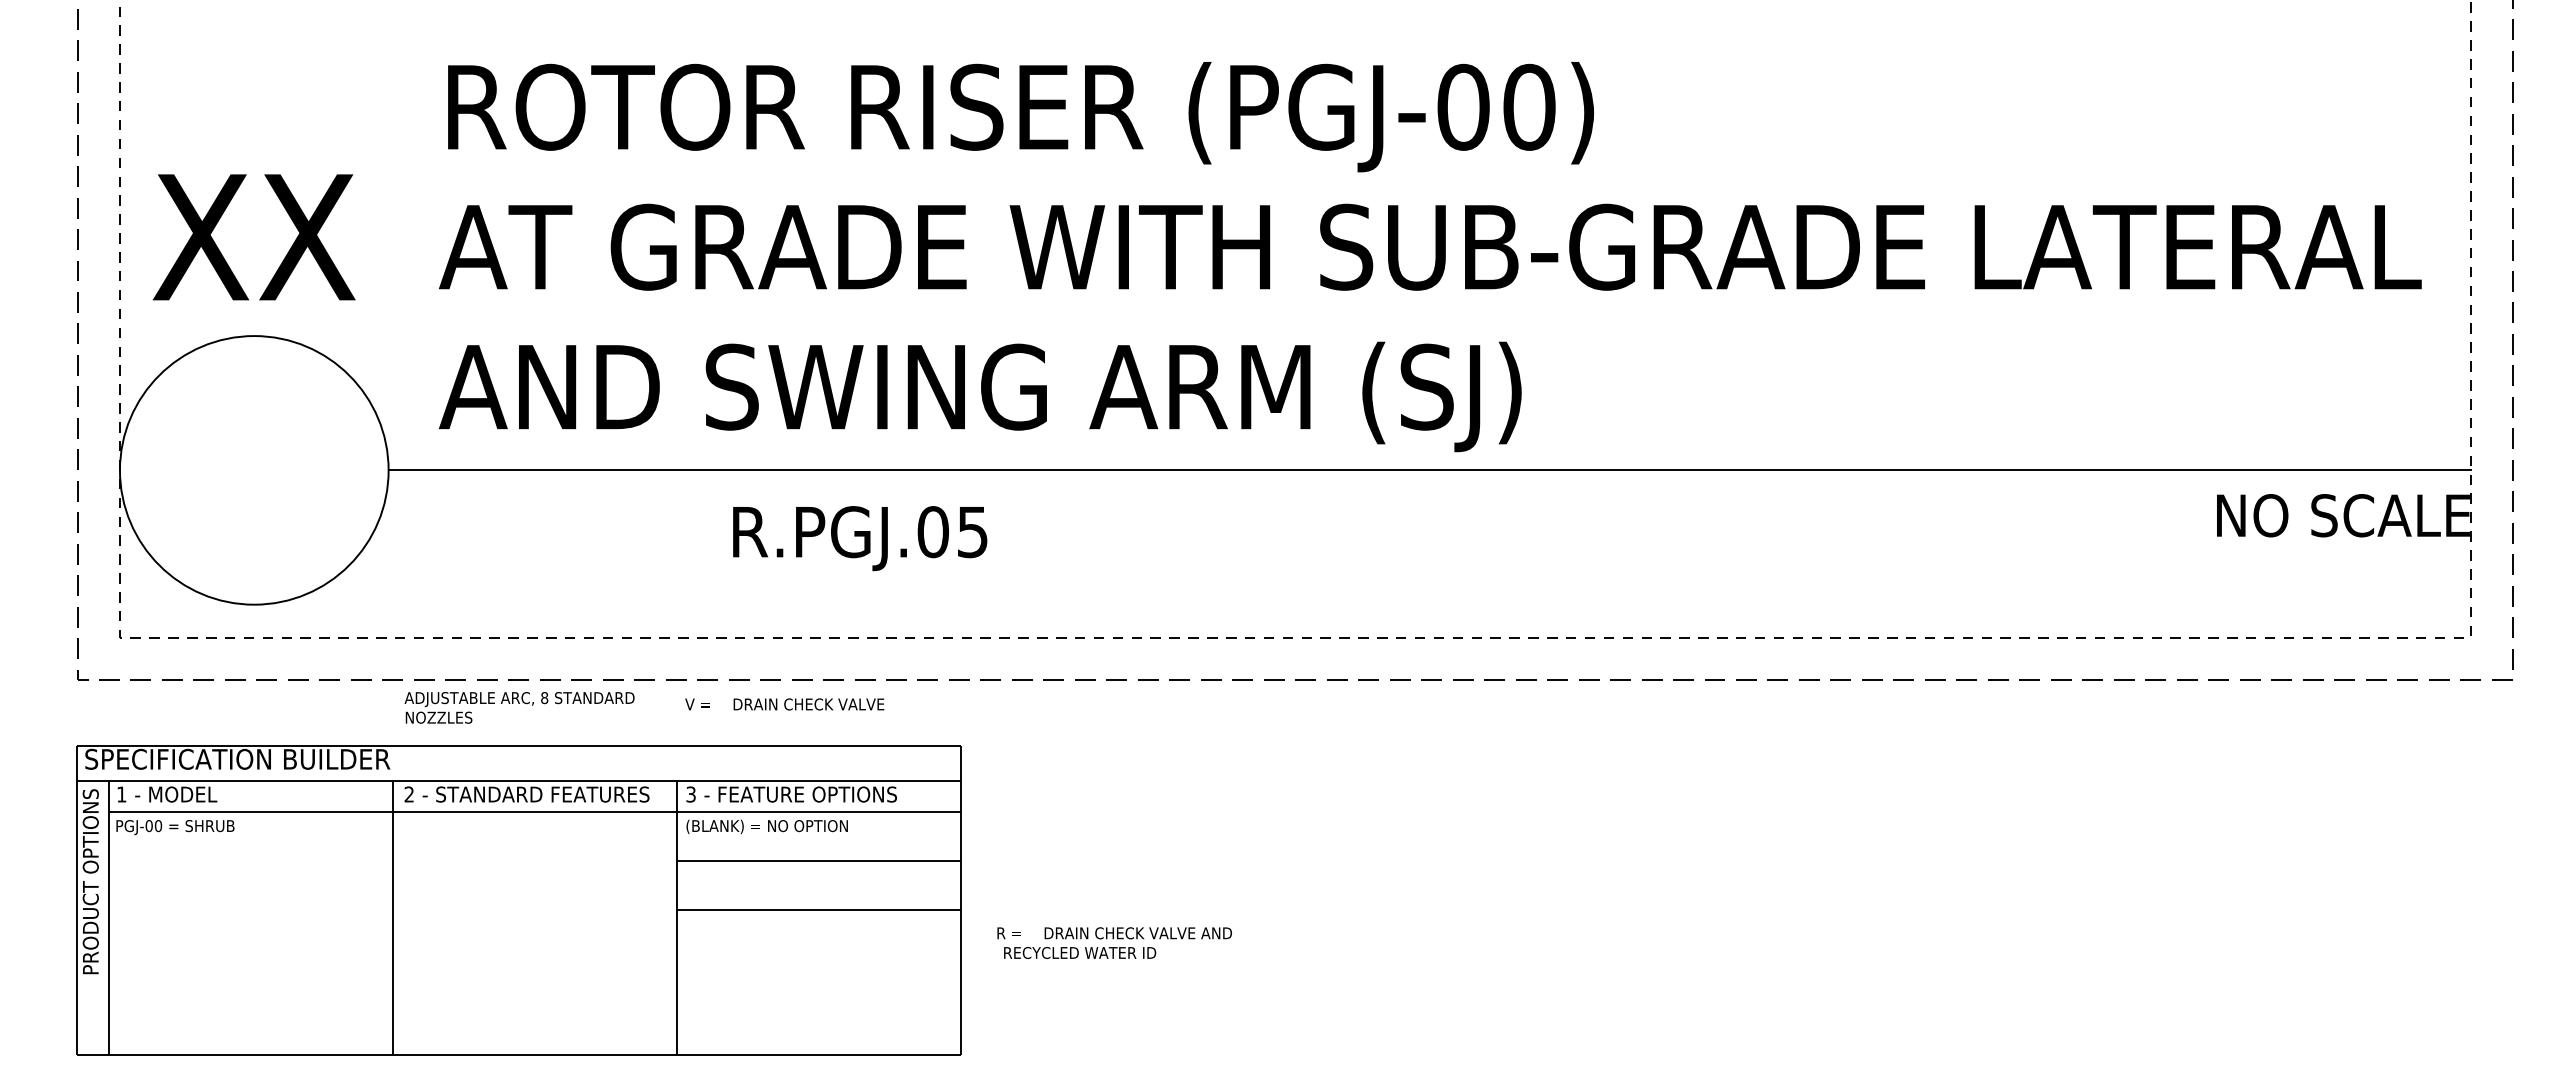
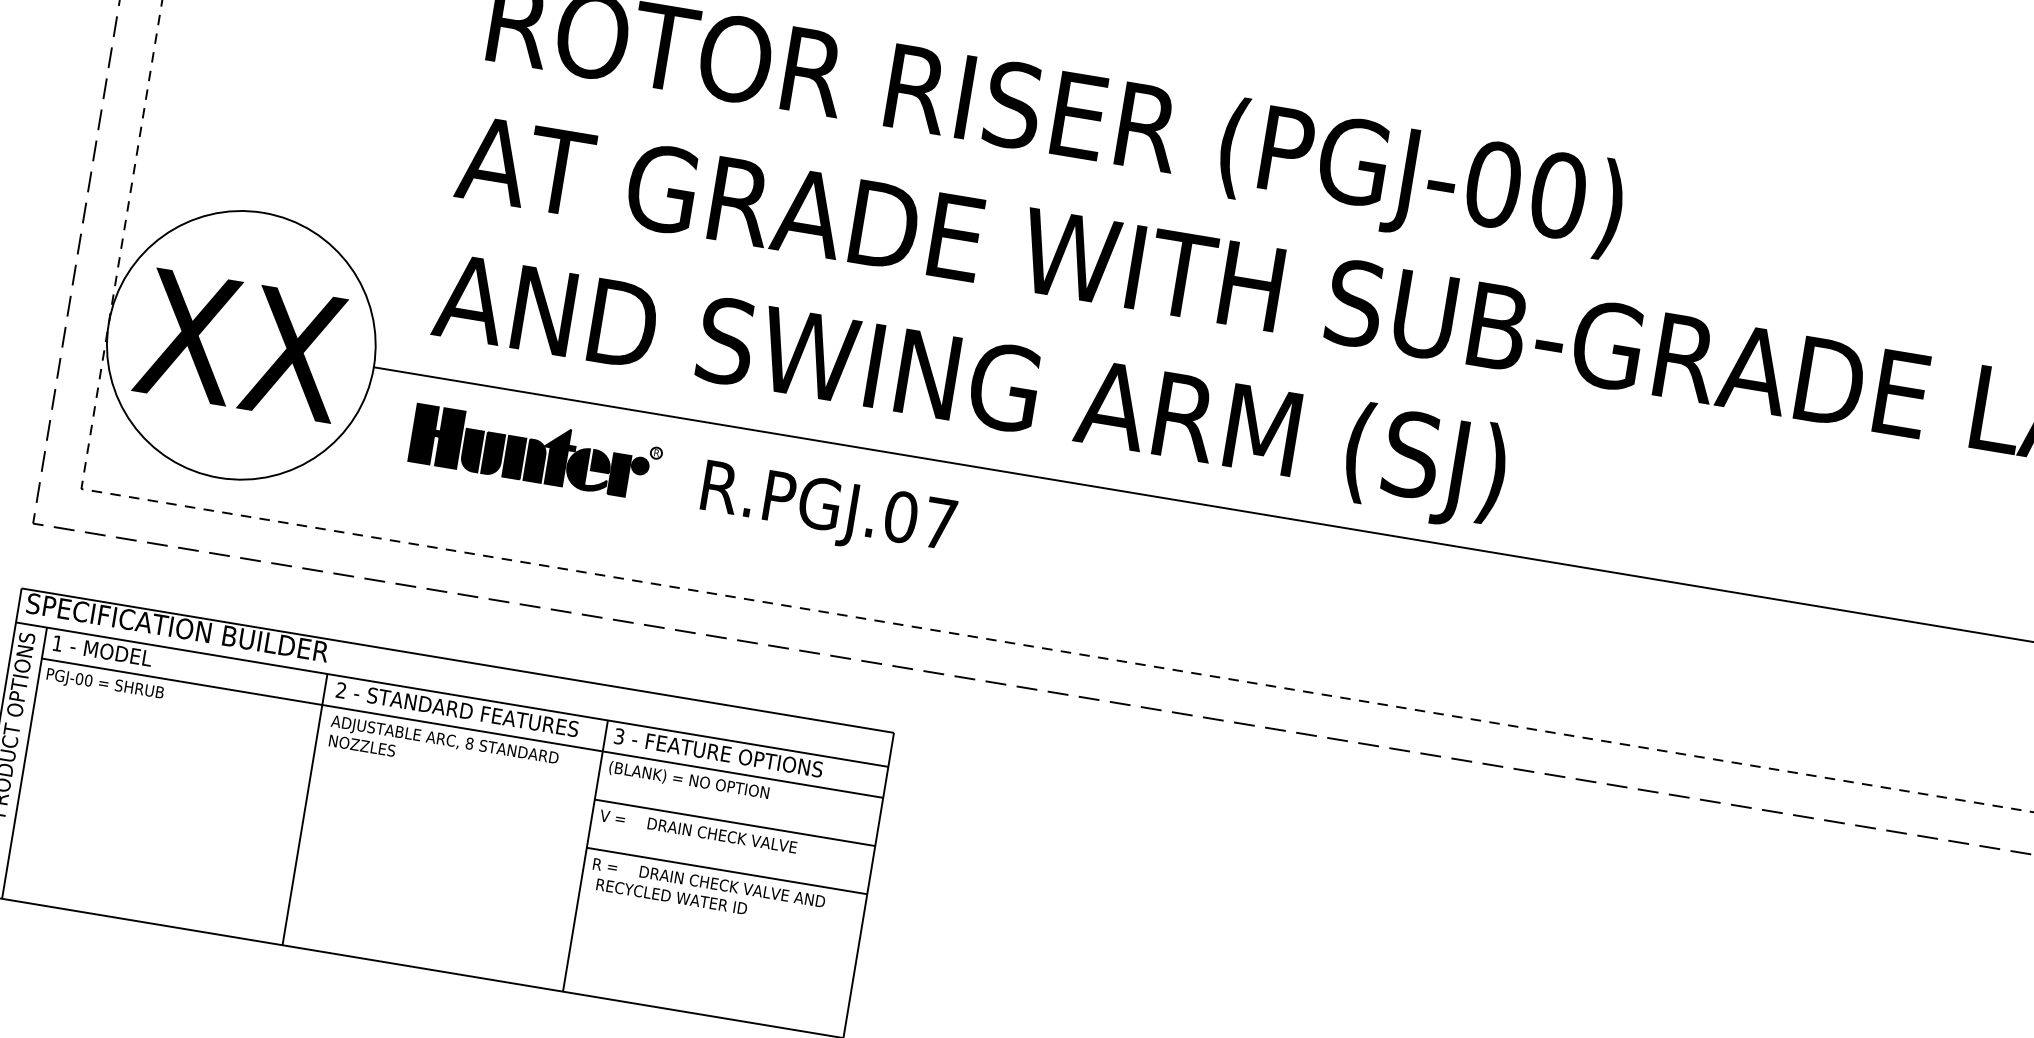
text: (253, 237) -> (240, 345), moved
part: (562, 528) -> (535, 453), added
text: (972, 532) -> (939, 523), R.PGJ.05 -> R.PGJ.07
text: (784, 704) -> (698, 831), moved
text: (519, 707) -> (443, 748), moved
text: (1114, 942) -> (707, 891), moved

